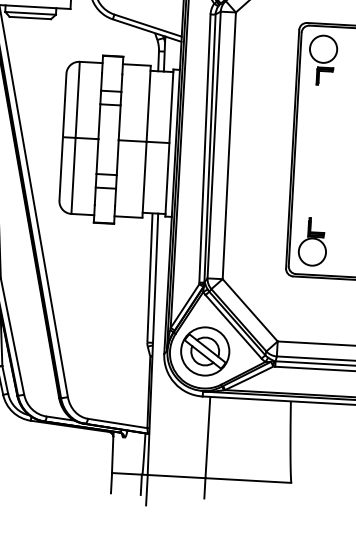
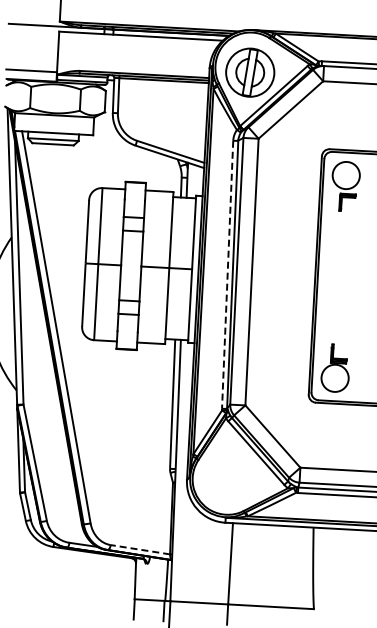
line: (204, 149) -> (227, 275), solid -> dashed
part: (204, 351) -> (227, 477), removed
line: (116, 423) -> (139, 549), solid -> dashed

